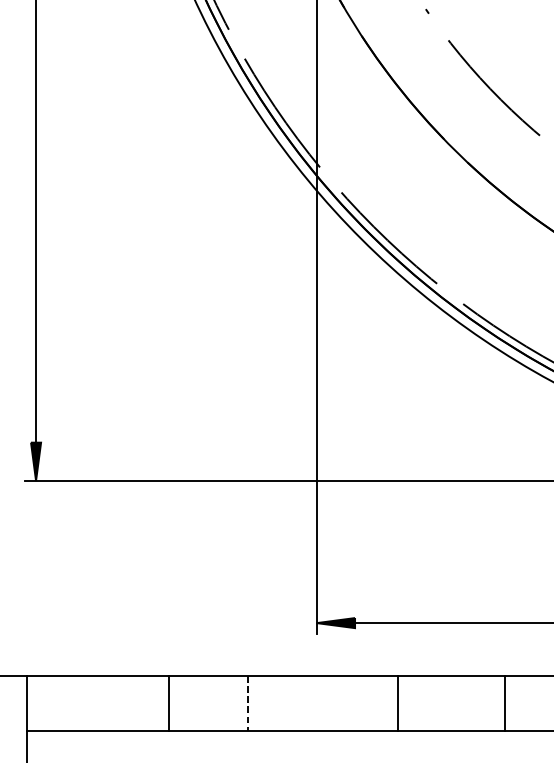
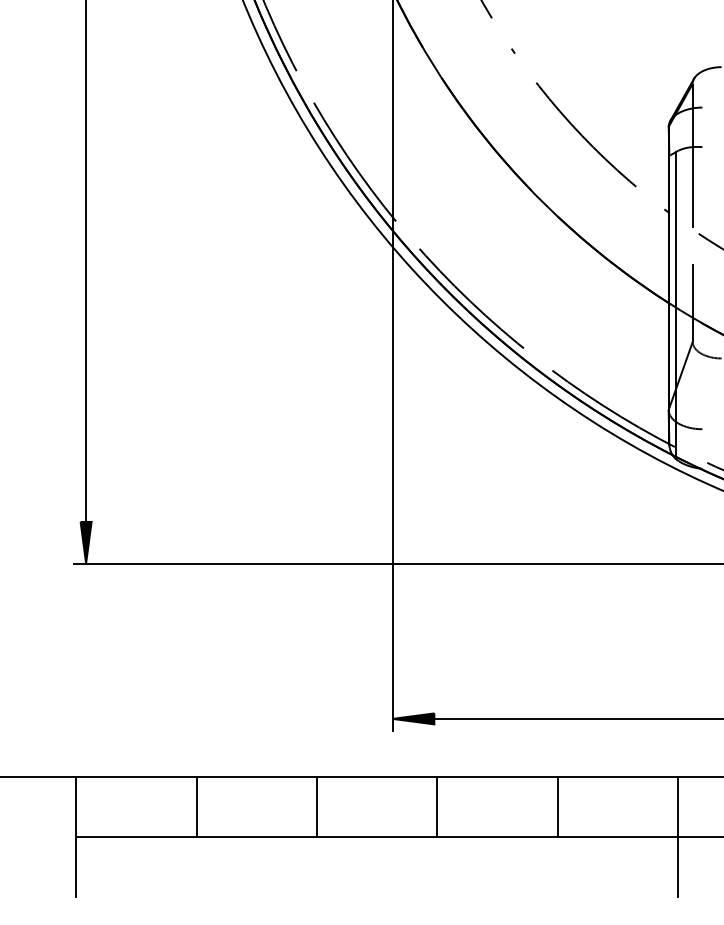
line: (169, 703) -> (196, 806), moved
line: (398, 703) -> (437, 806), moved
line: (504, 703) -> (557, 806), moved
line: (248, 704) -> (317, 807), dashed -> solid

